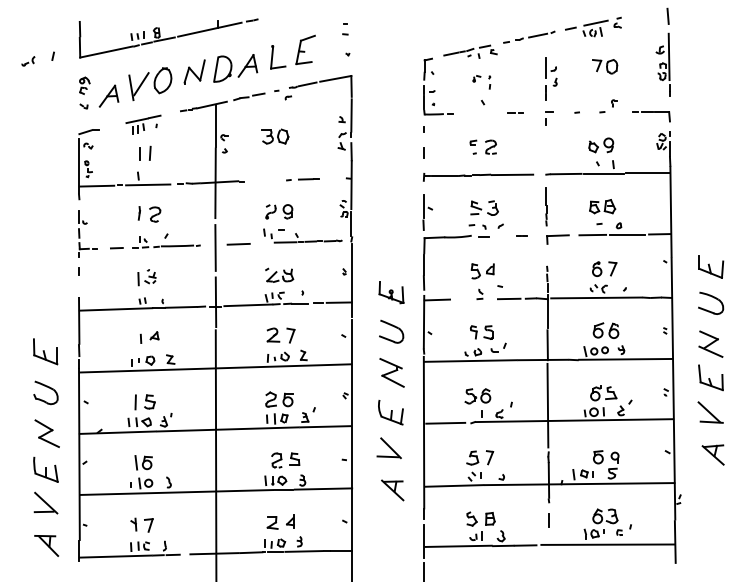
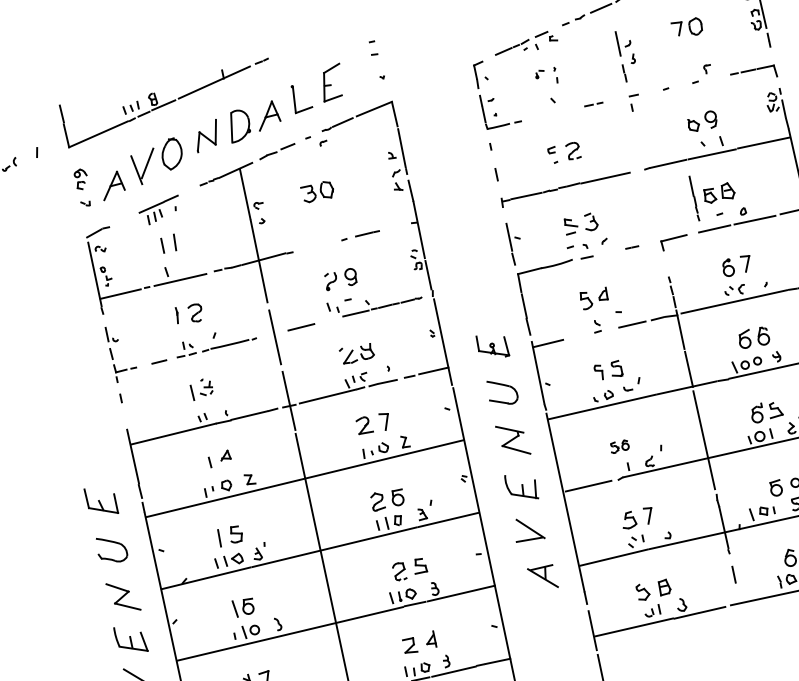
line: (546, 206) -> (694, 198), moved
part: (477, 396) -> (619, 446), size x0.6

